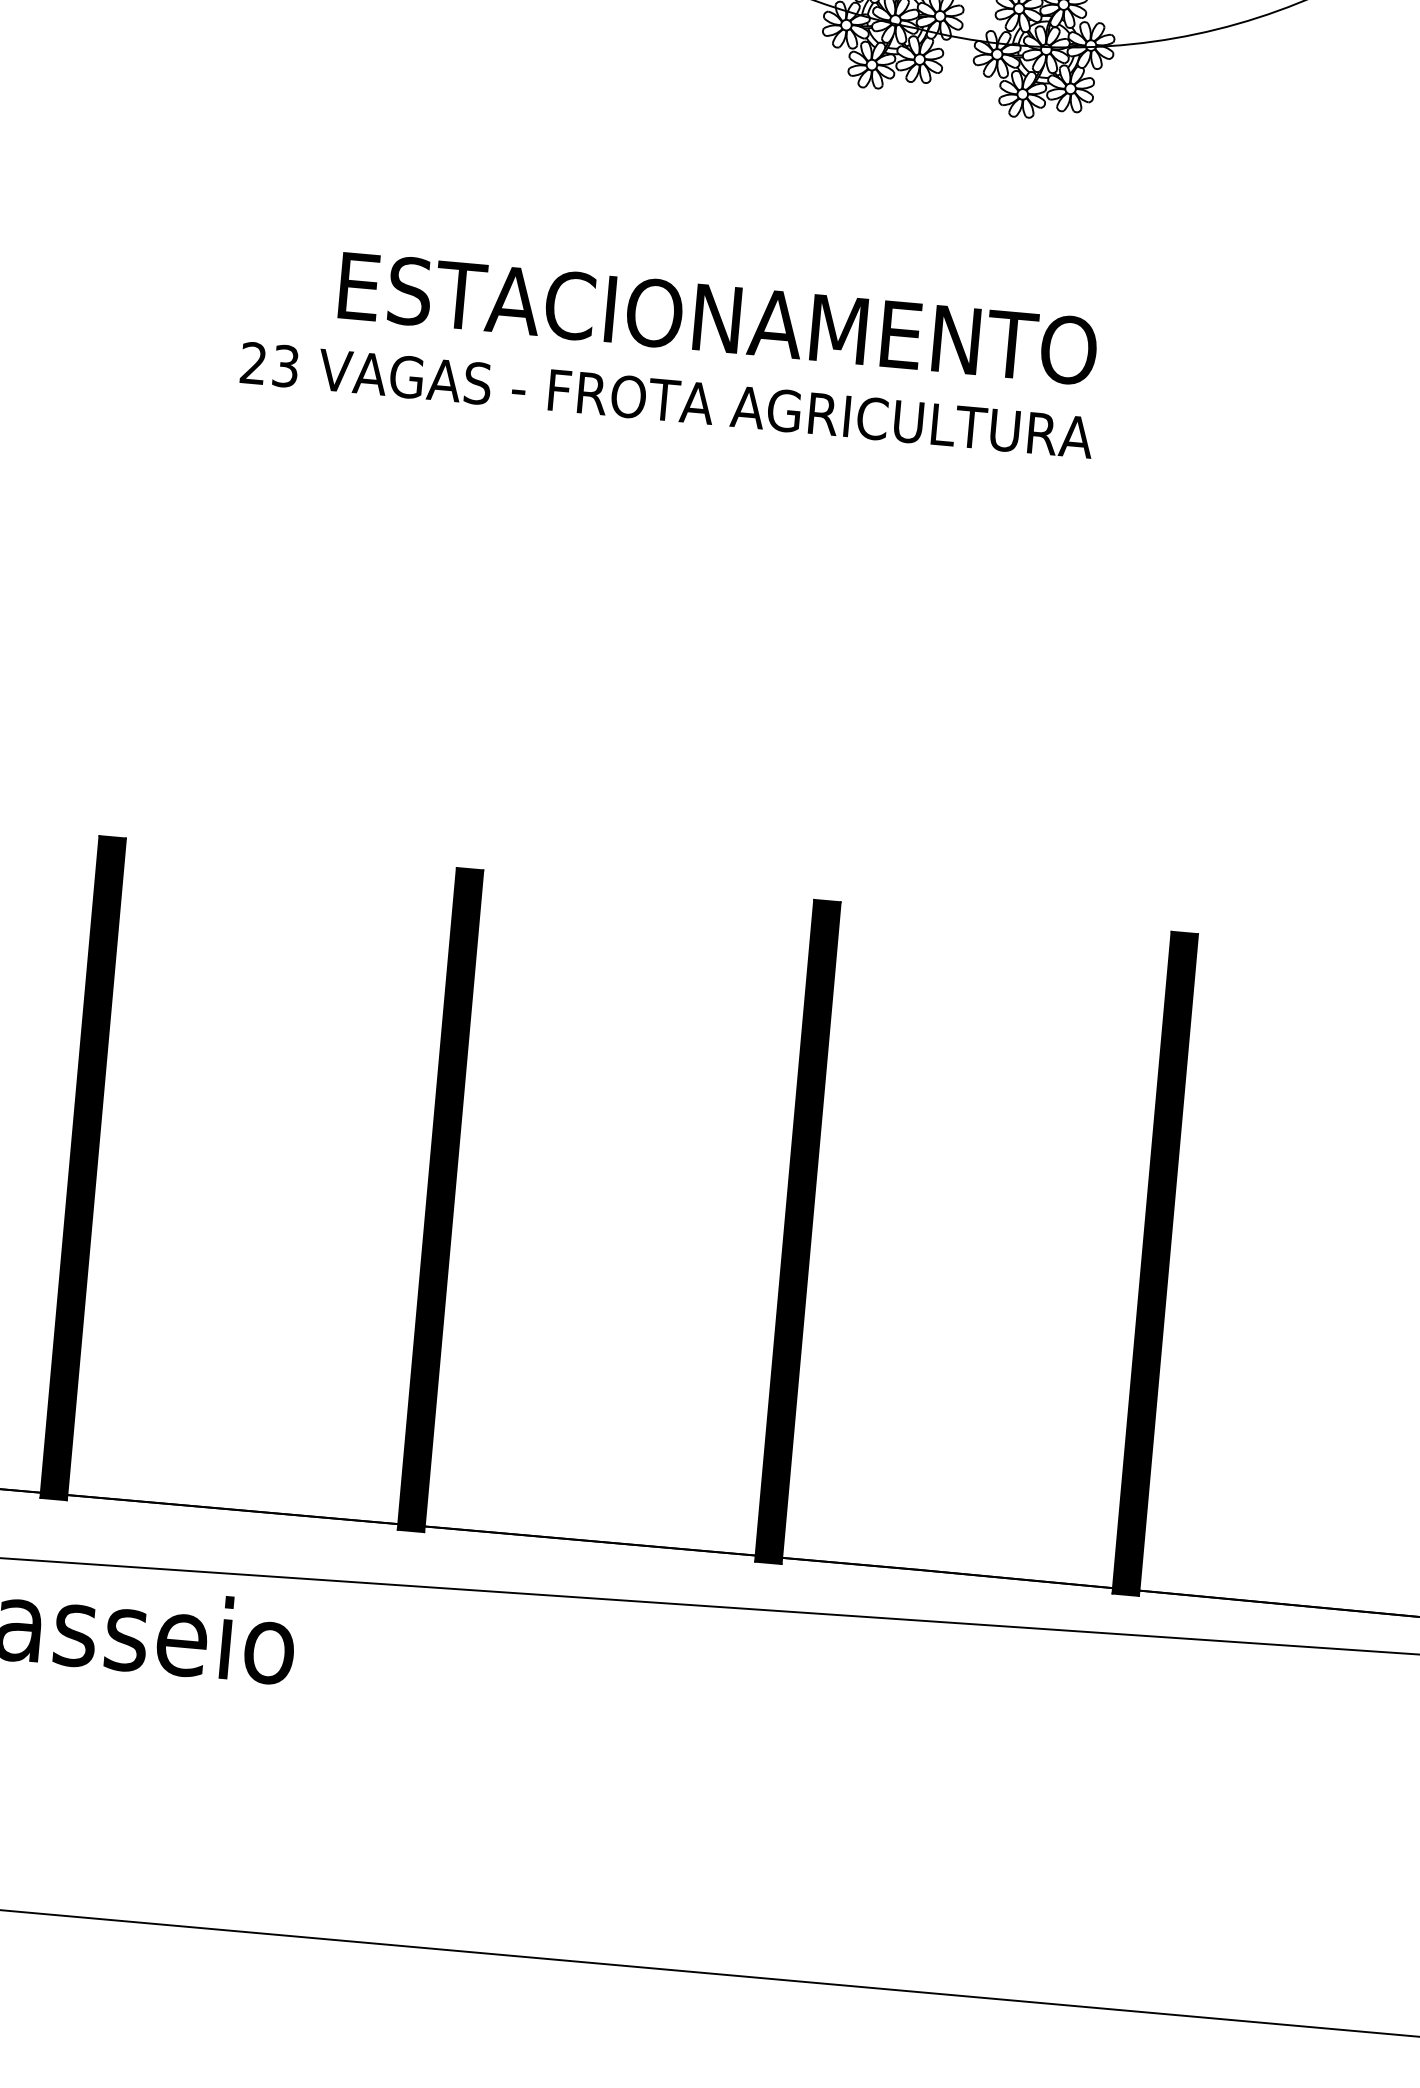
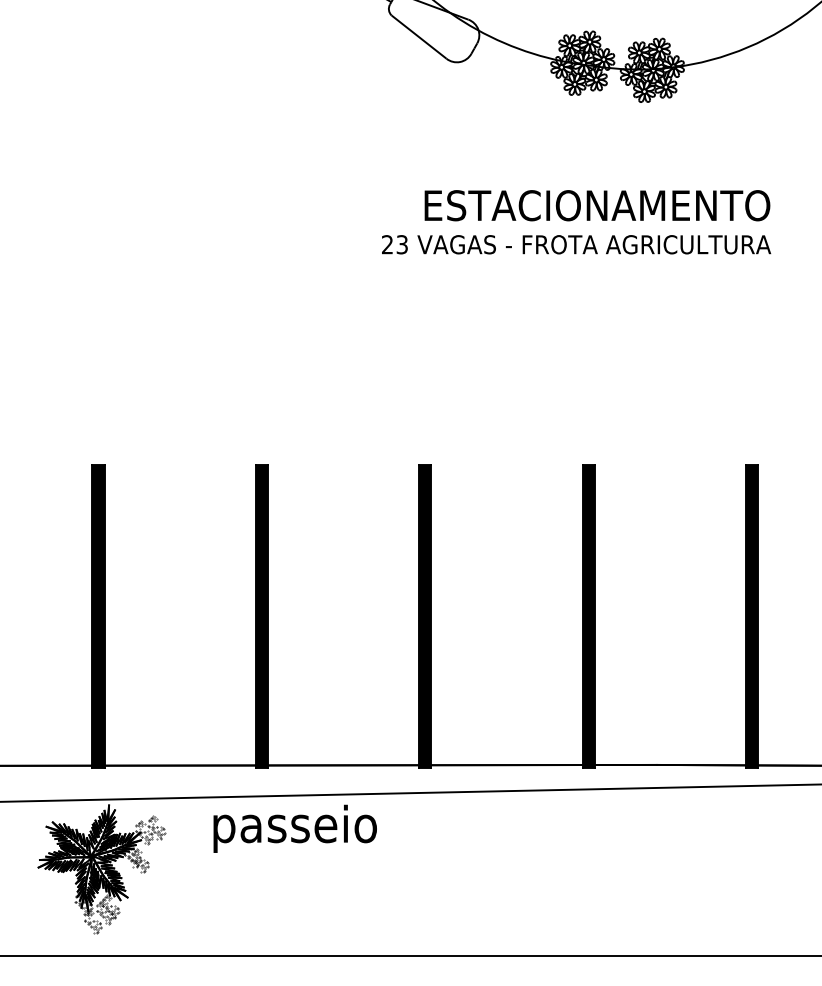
text: (718, 318) -> (597, 205), moved
text: (666, 399) -> (576, 244), moved

